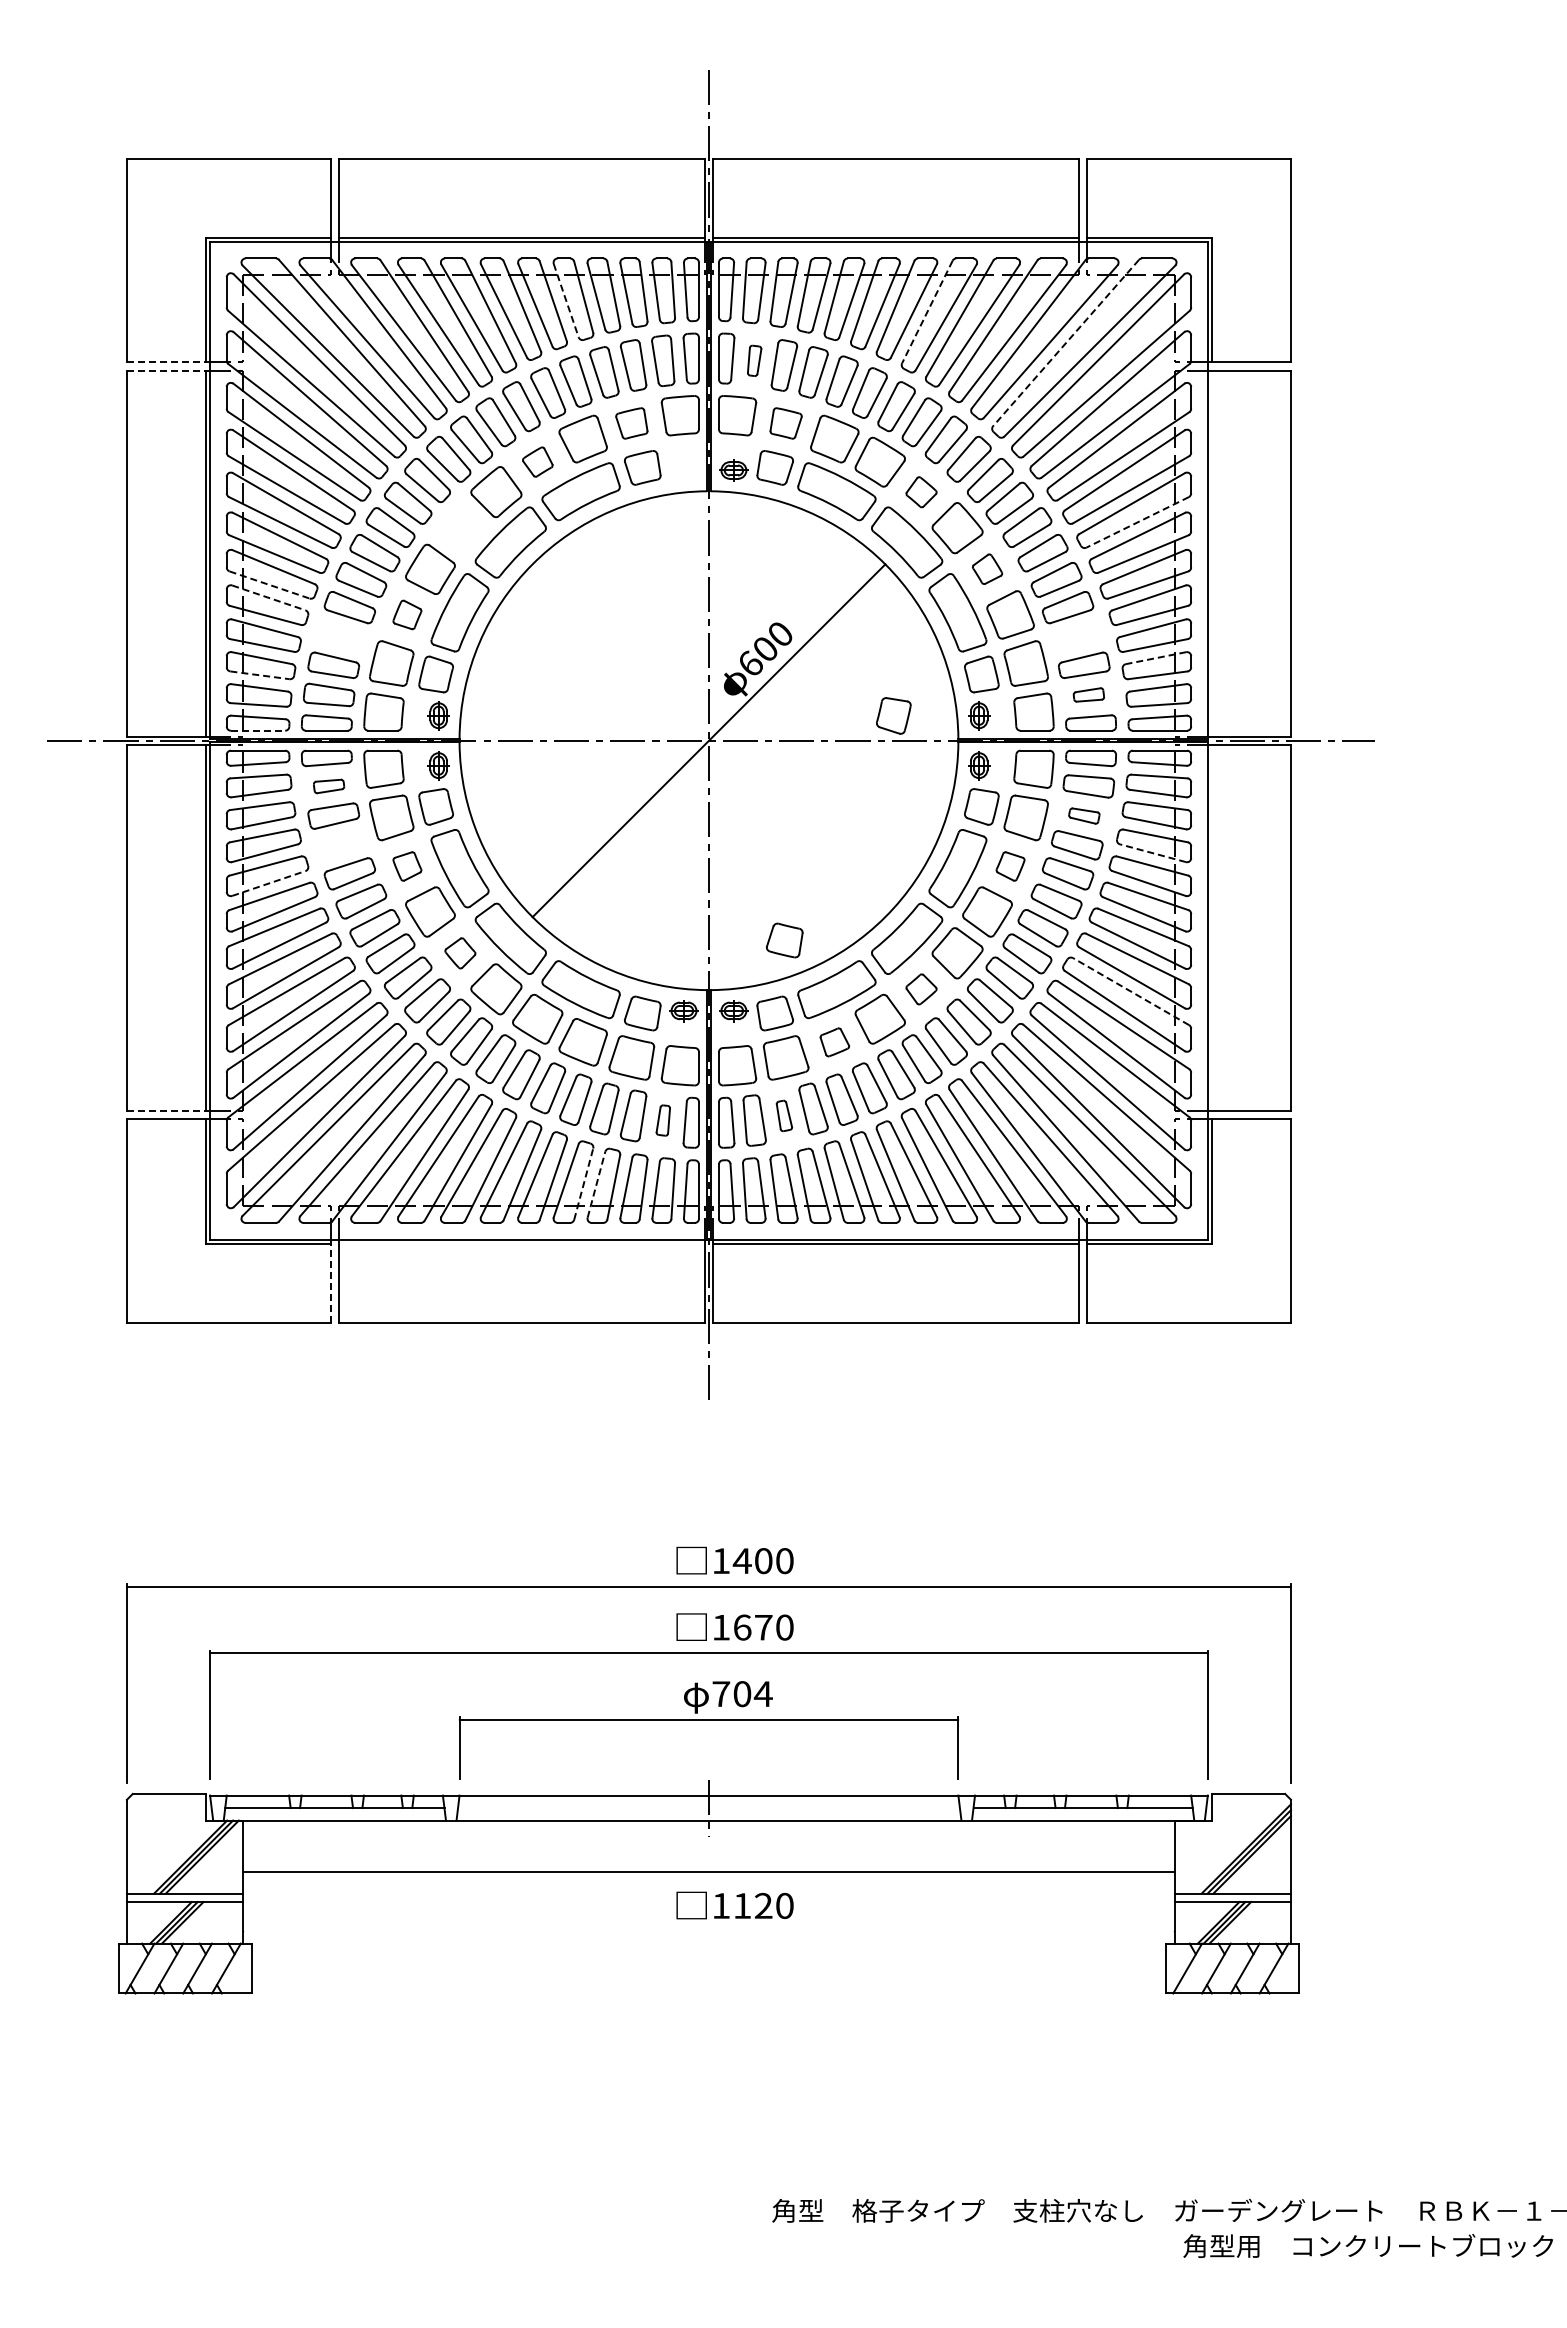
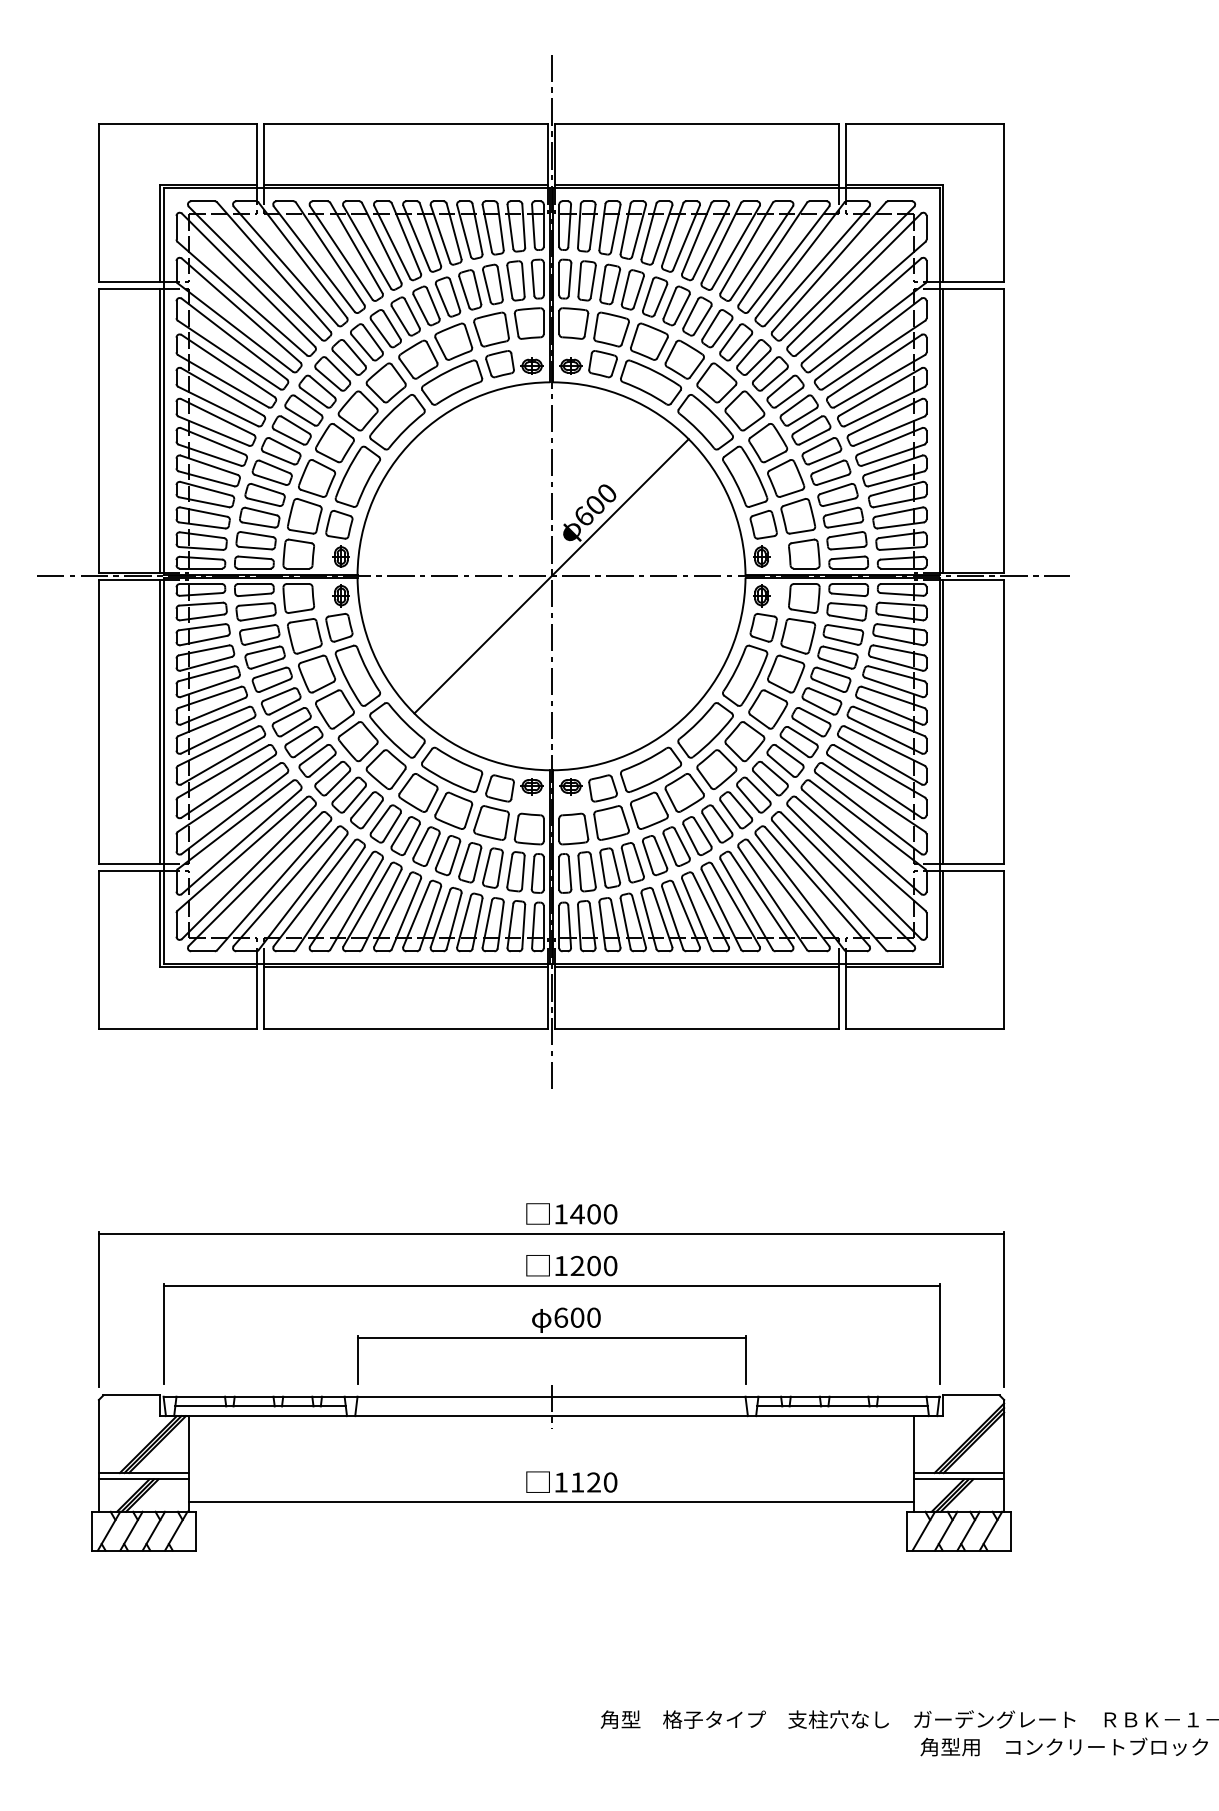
line: (566, 300) -> (440, 233), dashed -> solid
line: (927, 312) -> (721, 243), dashed -> solid
line: (1066, 343) -> (829, 267), dashed -> solid
part: (754, 360) -> (586, 280), size x1.67
line: (168, 362) -> (131, 282), dashed -> solid
line: (168, 370) -> (131, 288), dashed -> solid
part: (631, 423) -> (491, 329), size x1.43
part: (785, 423) -> (611, 329), size x1.43
part: (537, 461) -> (418, 359), size x1.67
part: (683, 470) -> (531, 366), added
part: (921, 492) -> (716, 383), size x1.67
line: (1137, 522) -> (884, 406), dashed -> solid
part: (460, 528) -> (358, 411), added
line: (1211, 553) -> (942, 430), added
part: (987, 568) -> (768, 442), size x1.67
line: (270, 585) -> (210, 455), dashed -> solid
line: (268, 597) -> (208, 464), dashed -> solid
part: (407, 614) -> (317, 478), size x1.67
part: (340, 636) -> (264, 495), added
part: (1077, 636) -> (838, 495), added
line: (1156, 658) -> (899, 512), dashed -> solid
line: (259, 675) -> (201, 525), dashed -> solid
part: (1088, 694) -> (846, 540), size x1.67
part: (893, 715) -> (695, 556), removed
line: (258, 730) -> (201, 568), dashed -> solid
part: (328, 786) -> (255, 611), size x1.67
part: (1084, 815) -> (843, 634), size x1.67
part: (340, 845) -> (264, 657), added
line: (1152, 853) -> (896, 664), dashed -> solid
part: (407, 866) -> (317, 674), size x1.67
part: (1010, 866) -> (786, 674), size x1.67
line: (268, 883) -> (208, 687), dashed -> solid
line: (1211, 927) -> (942, 721), added
part: (784, 940) -> (610, 731), removed
part: (460, 953) -> (358, 741), size x1.67
part: (921, 989) -> (716, 769), size x1.67
line: (1130, 991) -> (879, 771), dashed -> solid
part: (834, 1042) -> (649, 811), size x1.67
line: (168, 1110) -> (131, 863), dashed -> solid
part: (784, 1115) -> (610, 867), size x1.67
part: (663, 1120) -> (516, 871), size x1.67
line: (583, 1184) -> (453, 921), dashed -> solid
line: (596, 1184) -> (464, 921), dashed -> solid
line: (521, 1243) -> (405, 967), added
line: (330, 1281) -> (257, 996), dashed -> solid
text: (752, 1627) -> (585, 1265), 1670 -> 1200
text: (742, 1694) -> (577, 1318), 704 -> 600
line: (708, 1871) -> (551, 1502), moved

